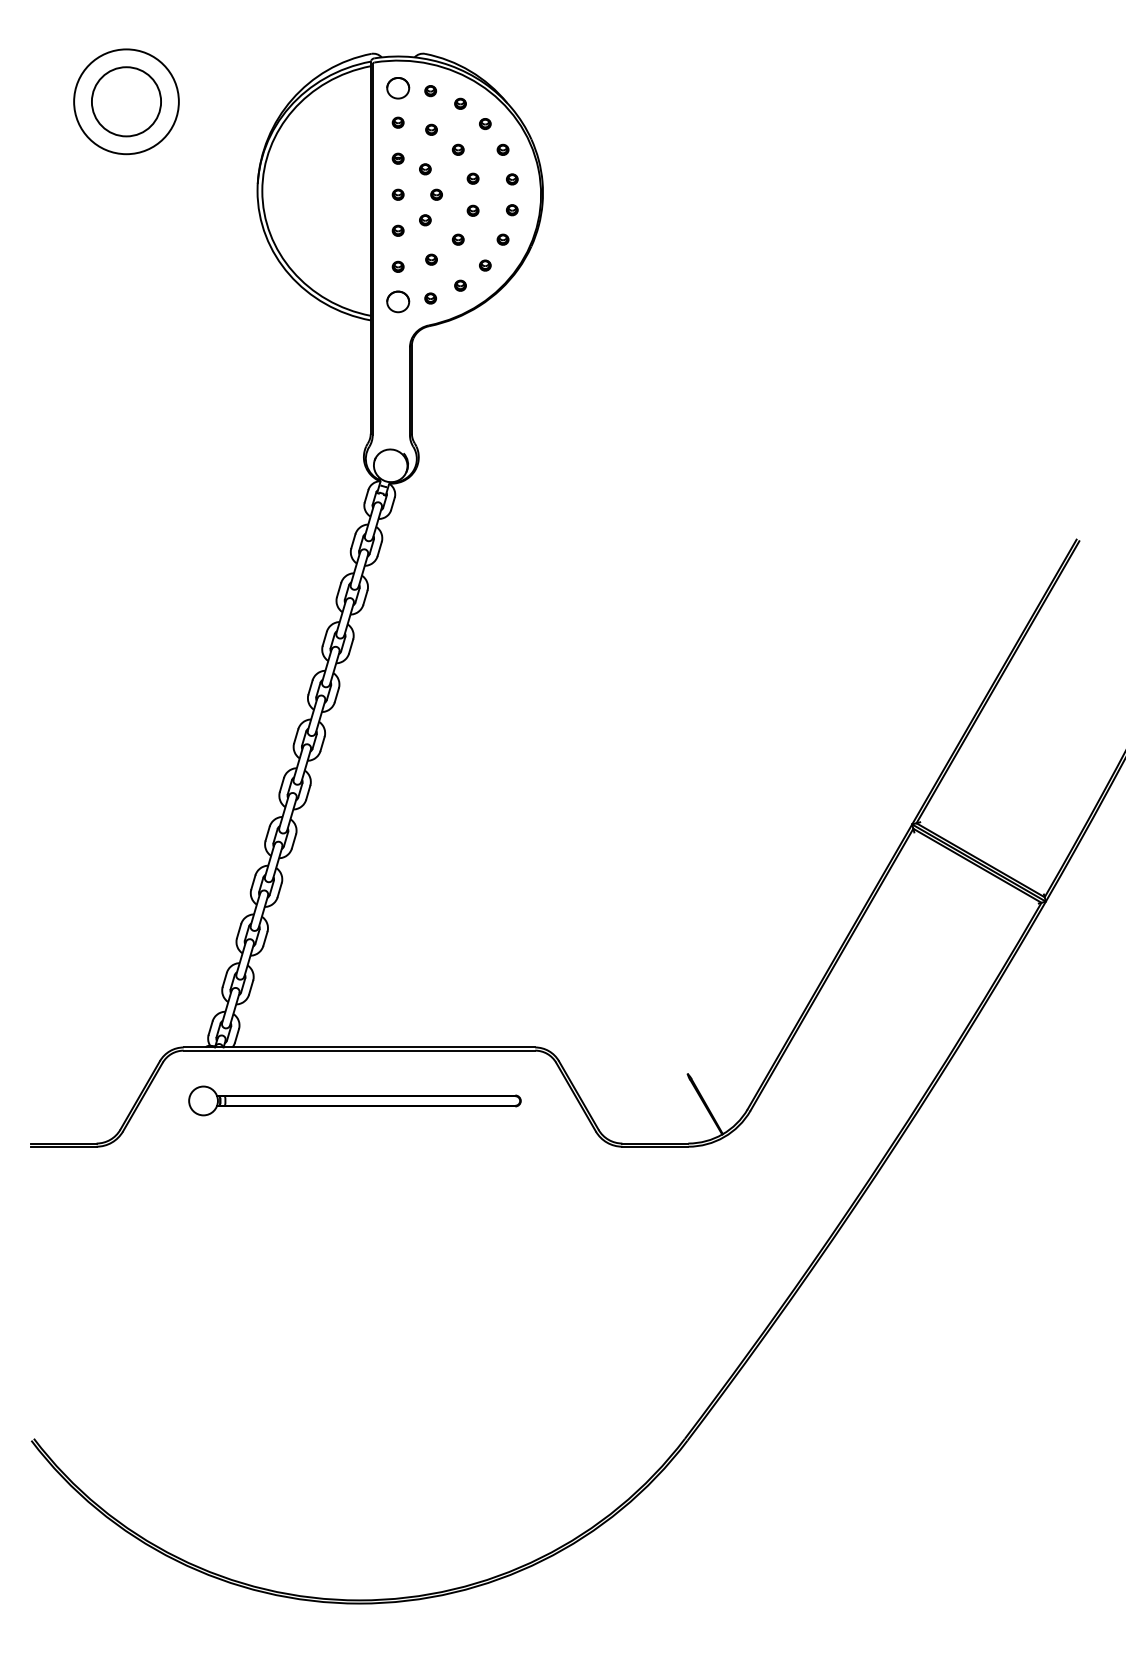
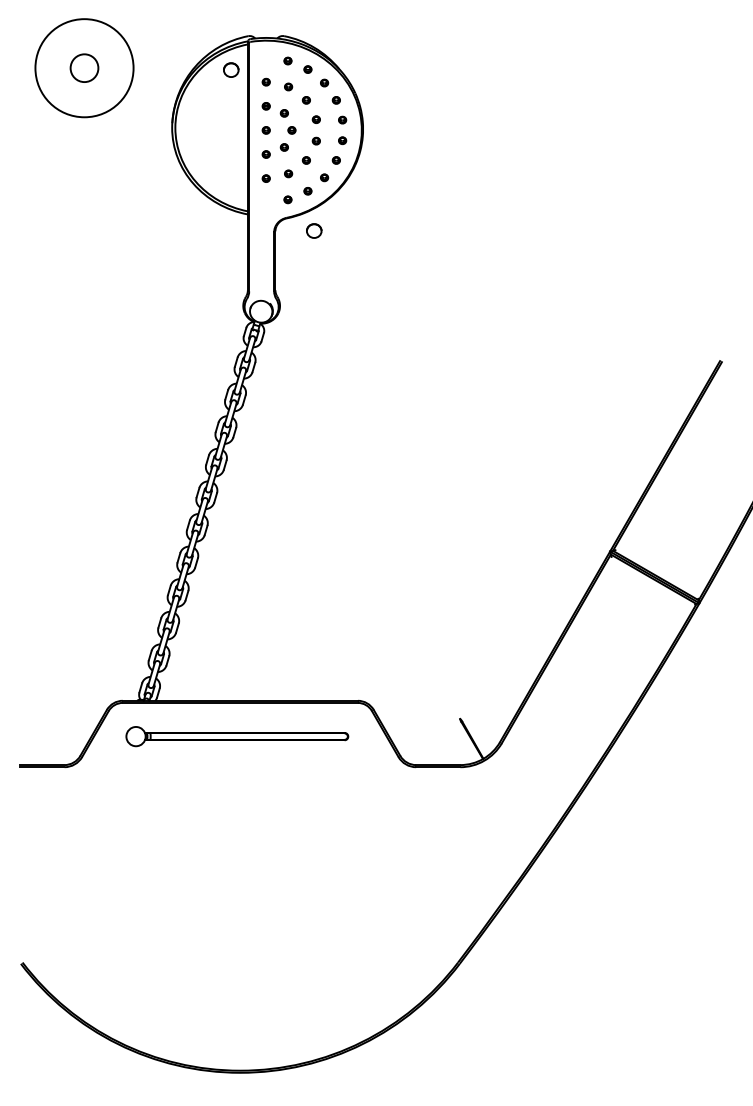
part: (398, 87) -> (231, 69), moved
circle: (126, 102) -> (84, 68), size x0.6
circle: (126, 102) -> (84, 68), size x1.4
part: (398, 301) -> (314, 230), moved

